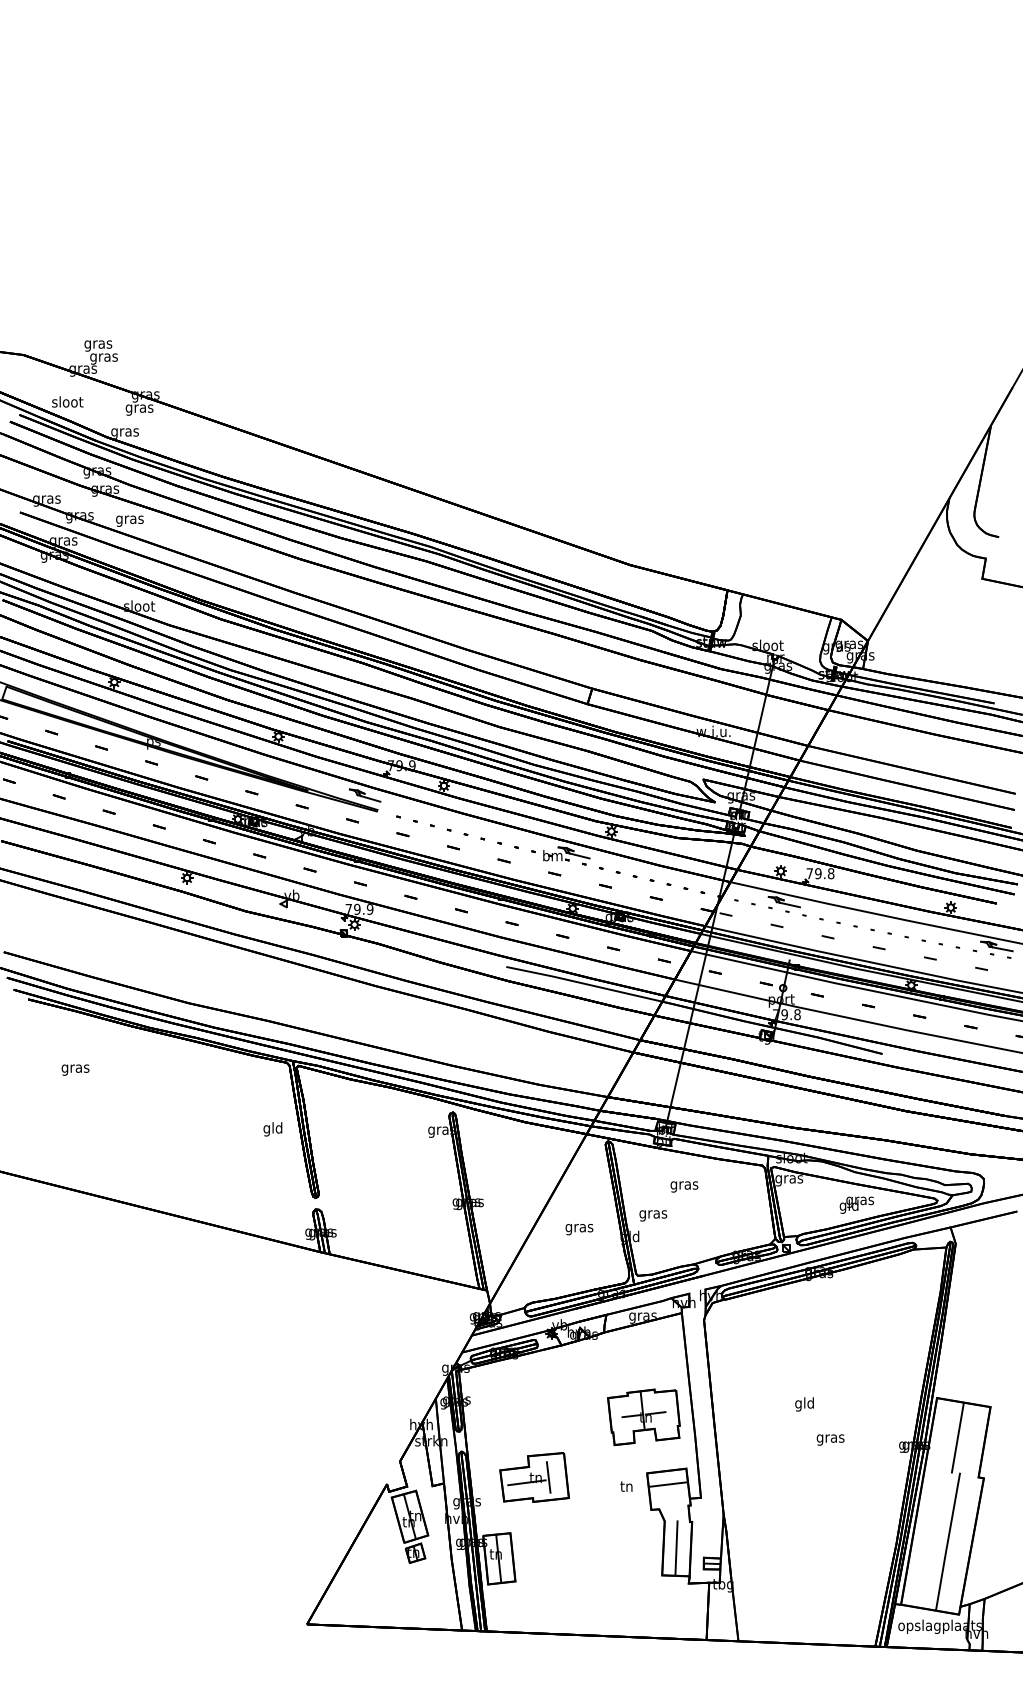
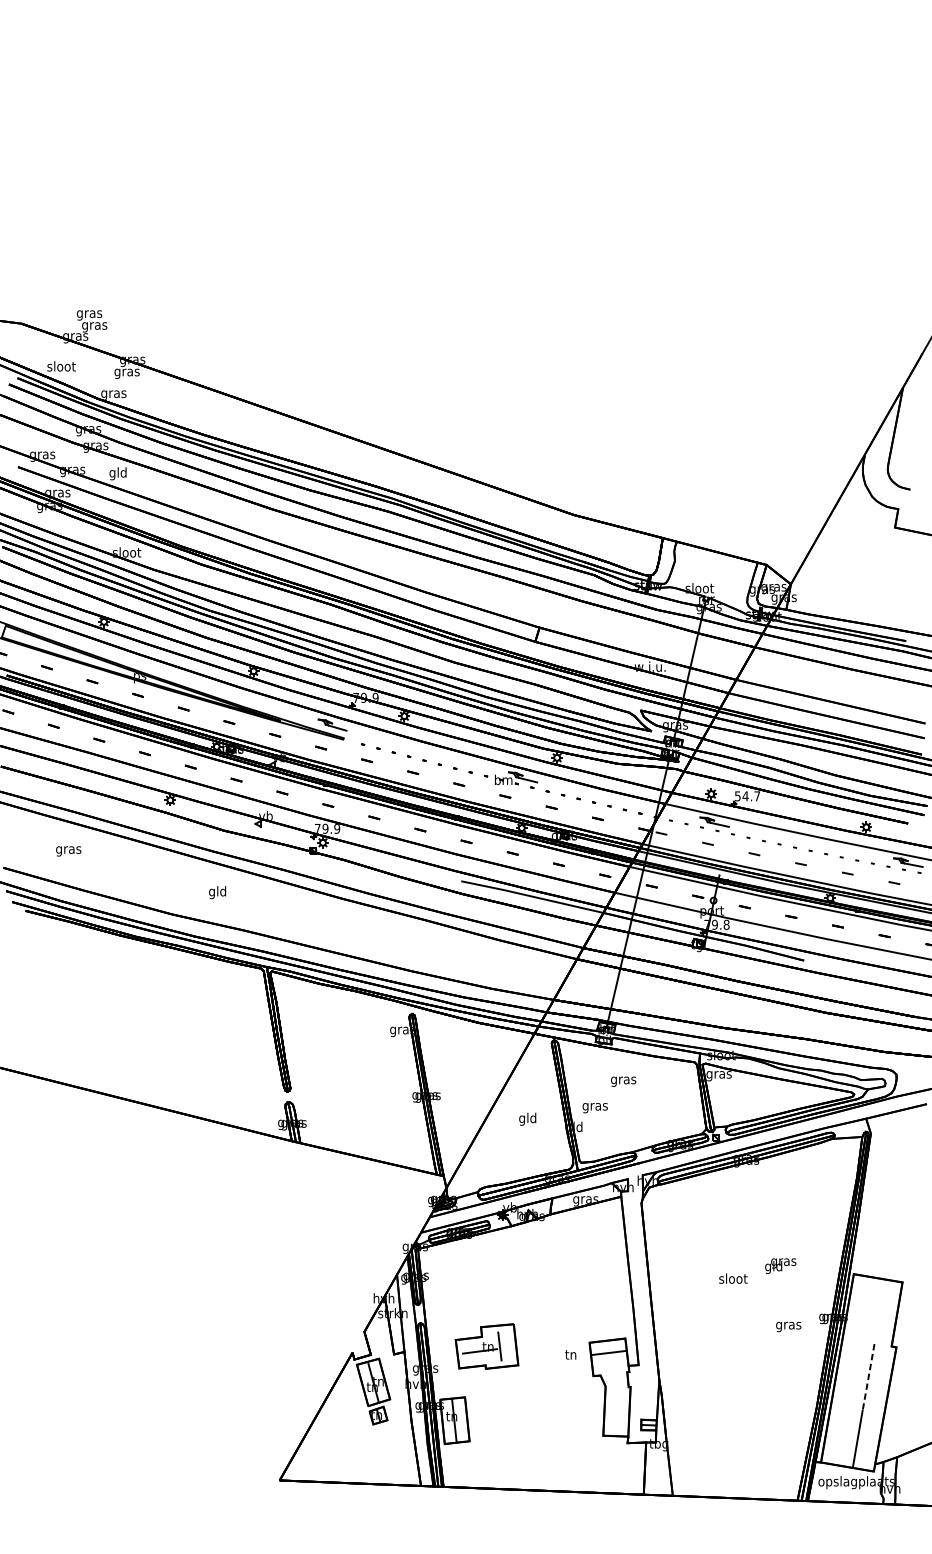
text: (129, 519) -> (117, 473), gras -> gld
text: (820, 873) -> (747, 796), 79.8 -> 54.7
text: (75, 1069) -> (68, 850), moved
text: (272, 1129) -> (217, 892), moved
text: (856, 1204) -> (780, 1265), moved
text: (579, 1228) -> (527, 1119), gras -> gld
text: (804, 1404) -> (733, 1280), gld -> sloot
part: (643, 1417) -> (586, 1291), removed
line: (957, 1437) -> (872, 1310), removed
text: (830, 1439) -> (788, 1326), moved
line: (953, 1509) -> (868, 1375), solid -> dashed
line: (676, 1548) -> (616, 1411), removed

